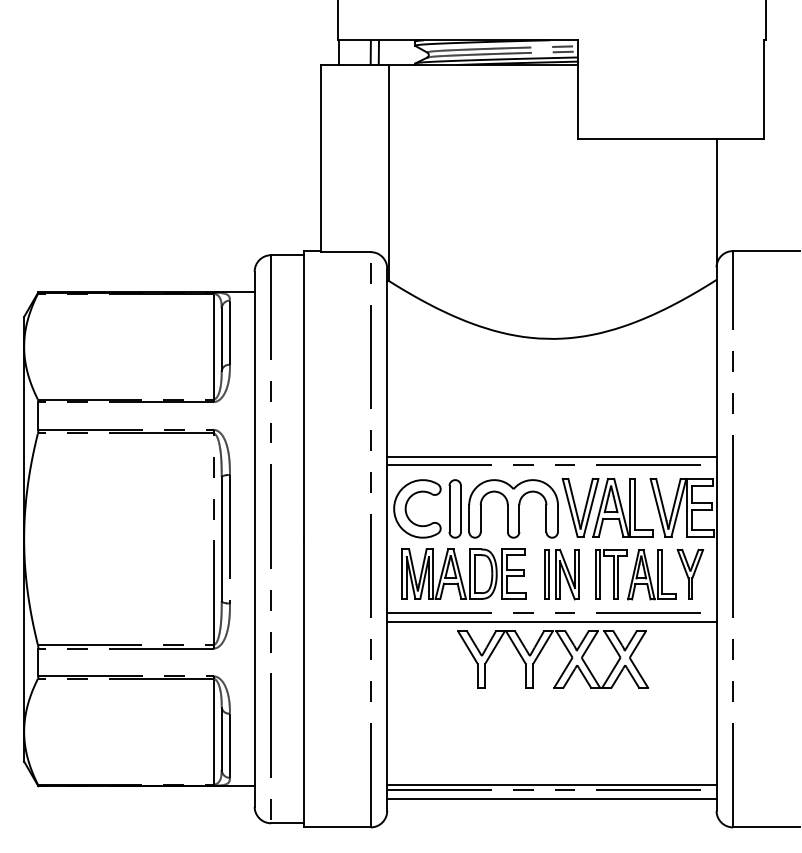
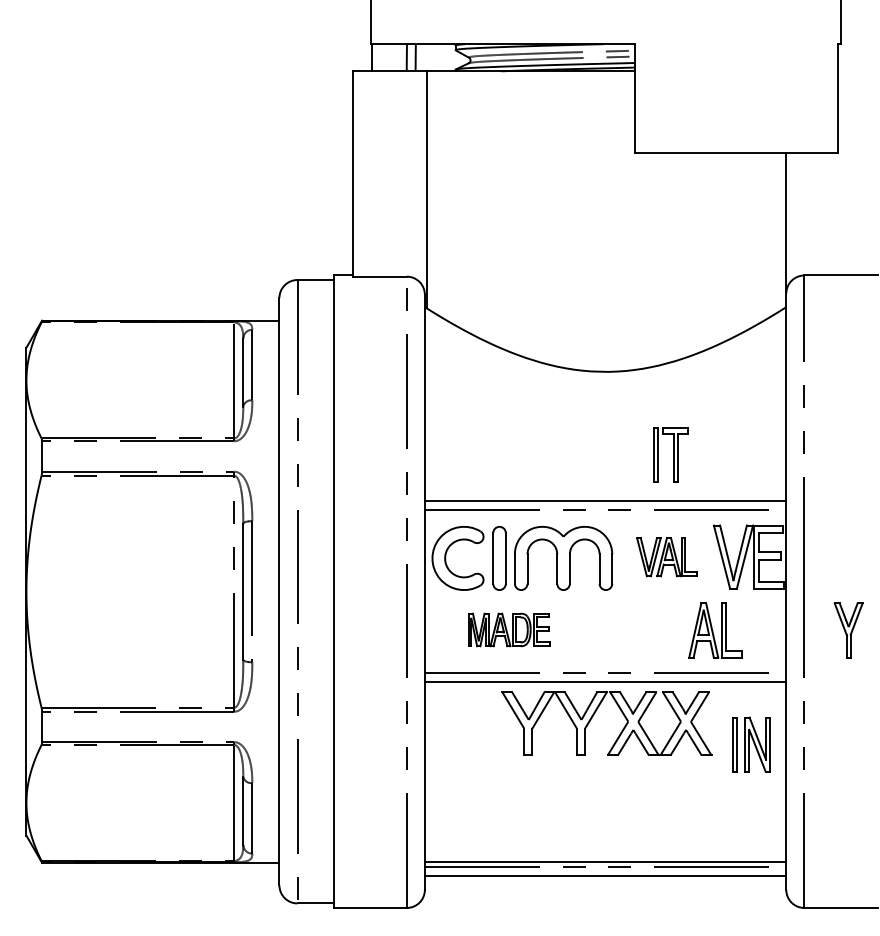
part: (607, 507) -> (666, 556), size x0.6
part: (463, 573) -> (508, 629), size x0.6
part: (690, 573) -> (848, 629), moved
part: (561, 574) -> (751, 744), moved
part: (611, 574) -> (671, 454), moved

